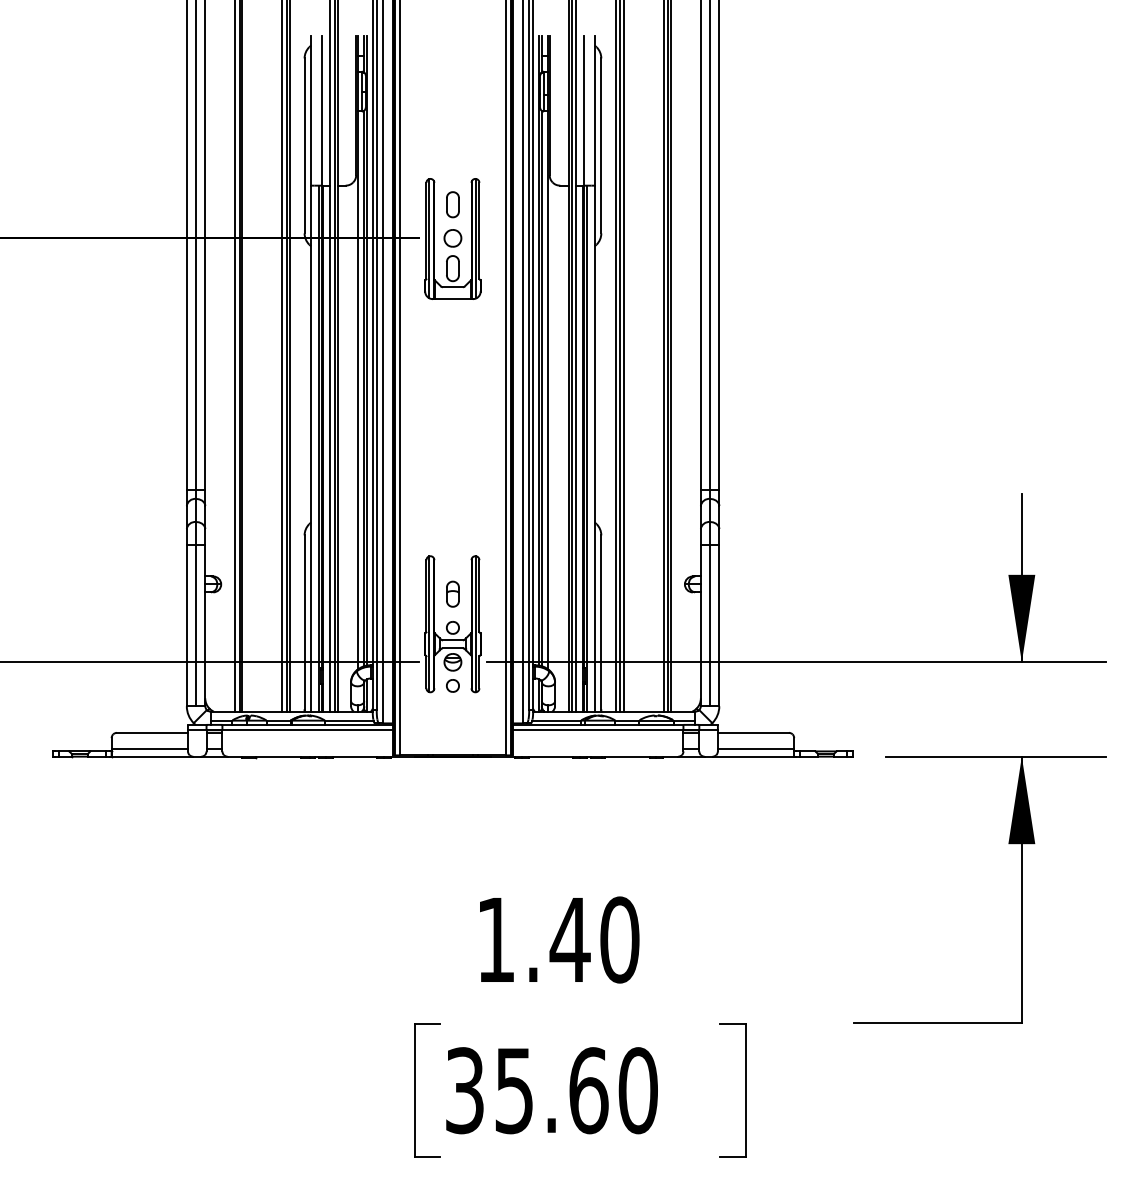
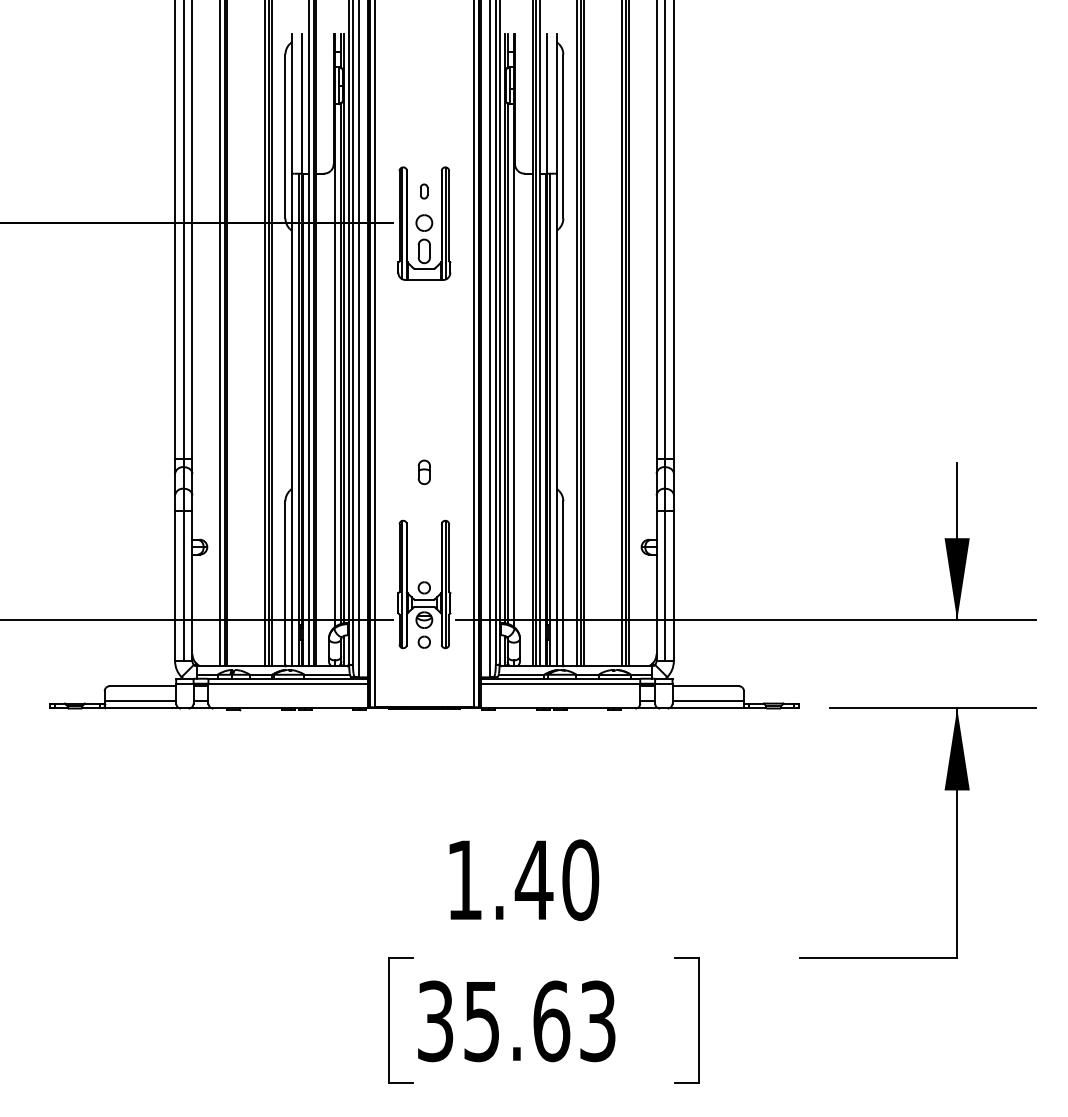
part: (452, 204) -> (423, 191), size x0.6
part: (452, 593) -> (423, 471), moved
text: (637, 1090) -> (597, 1021), 35.60 -> 35.63

